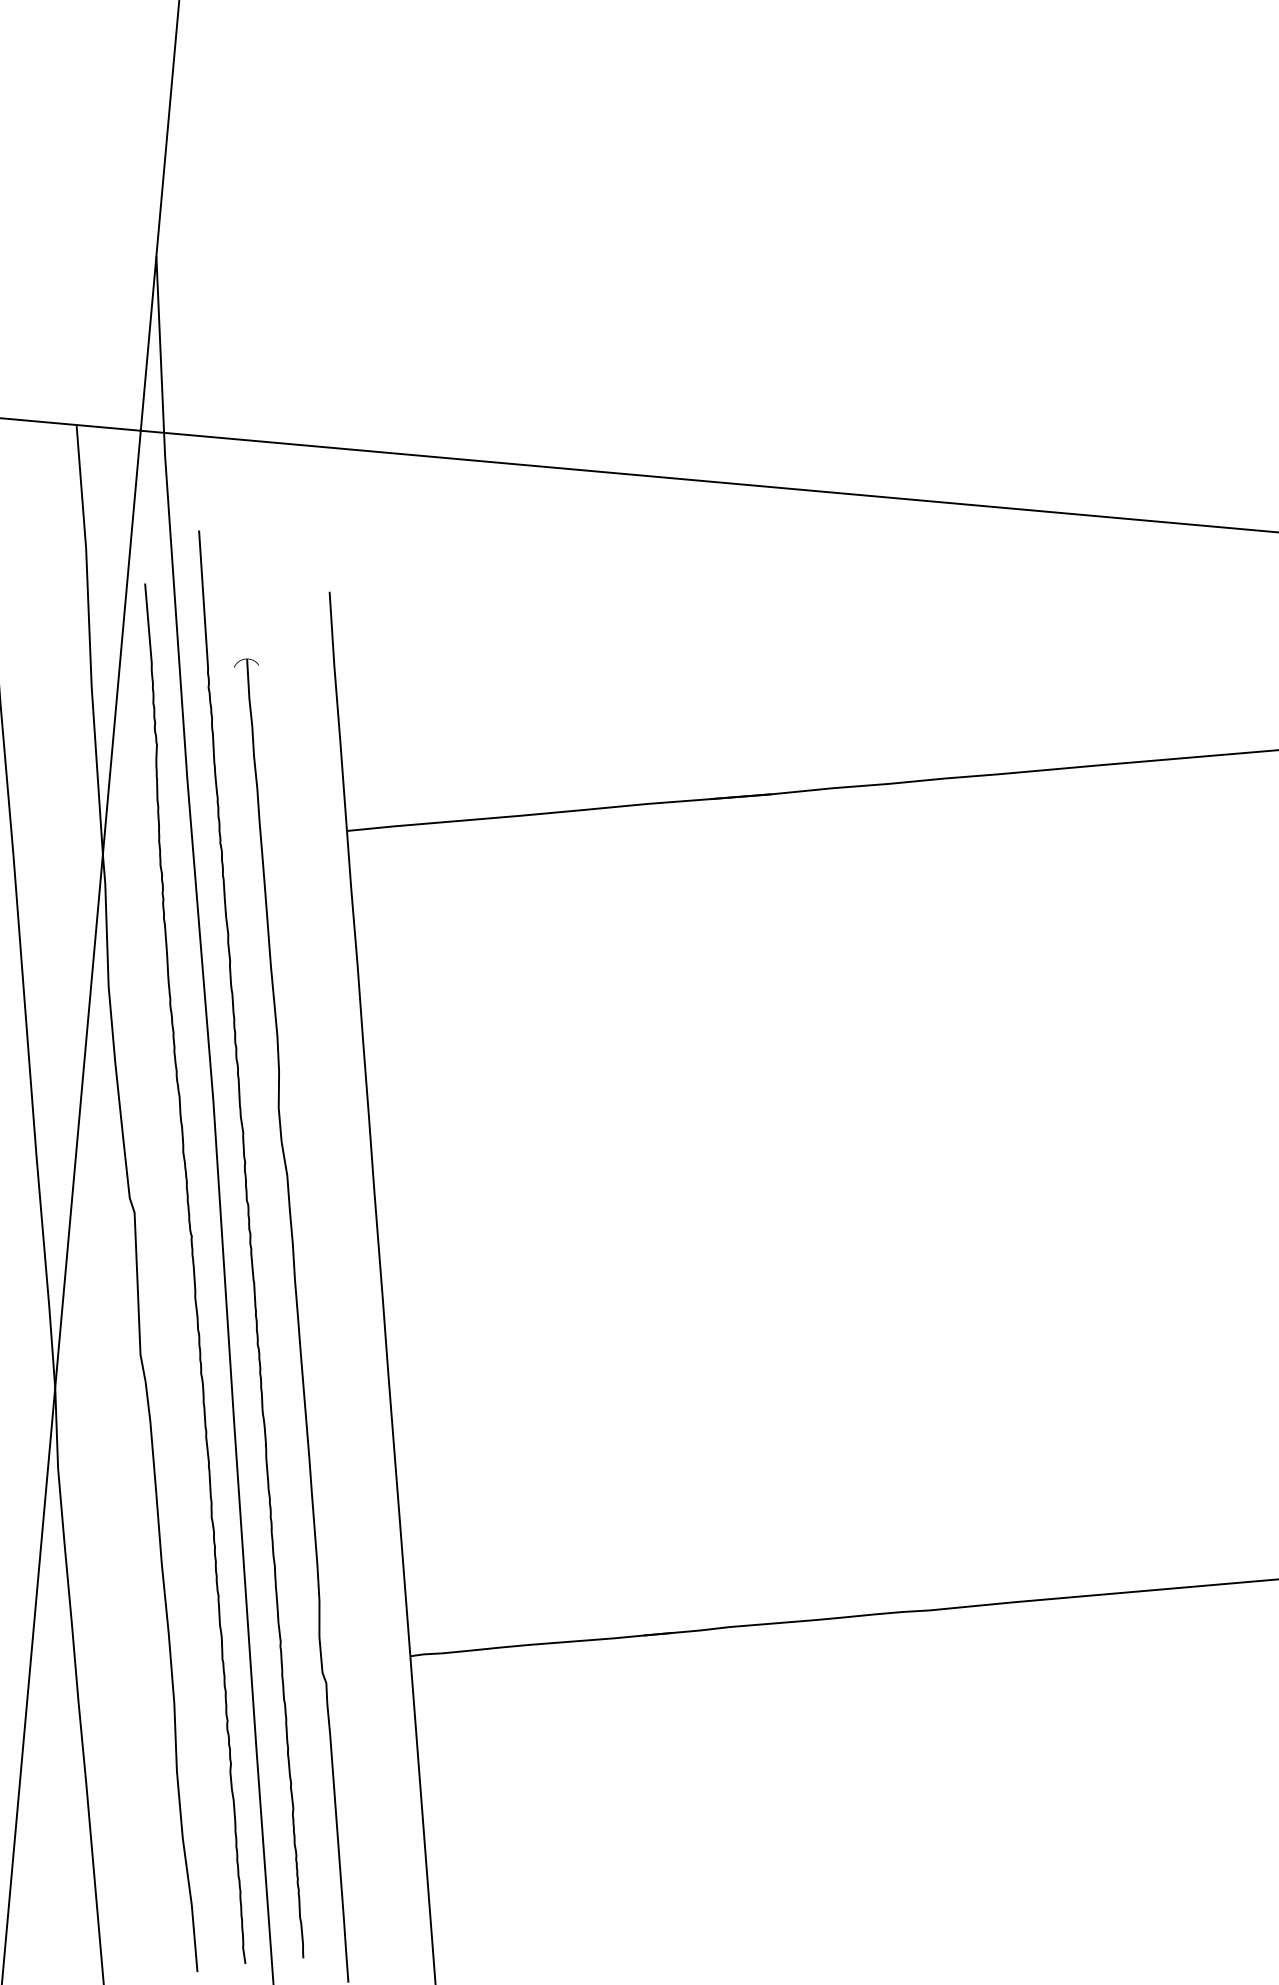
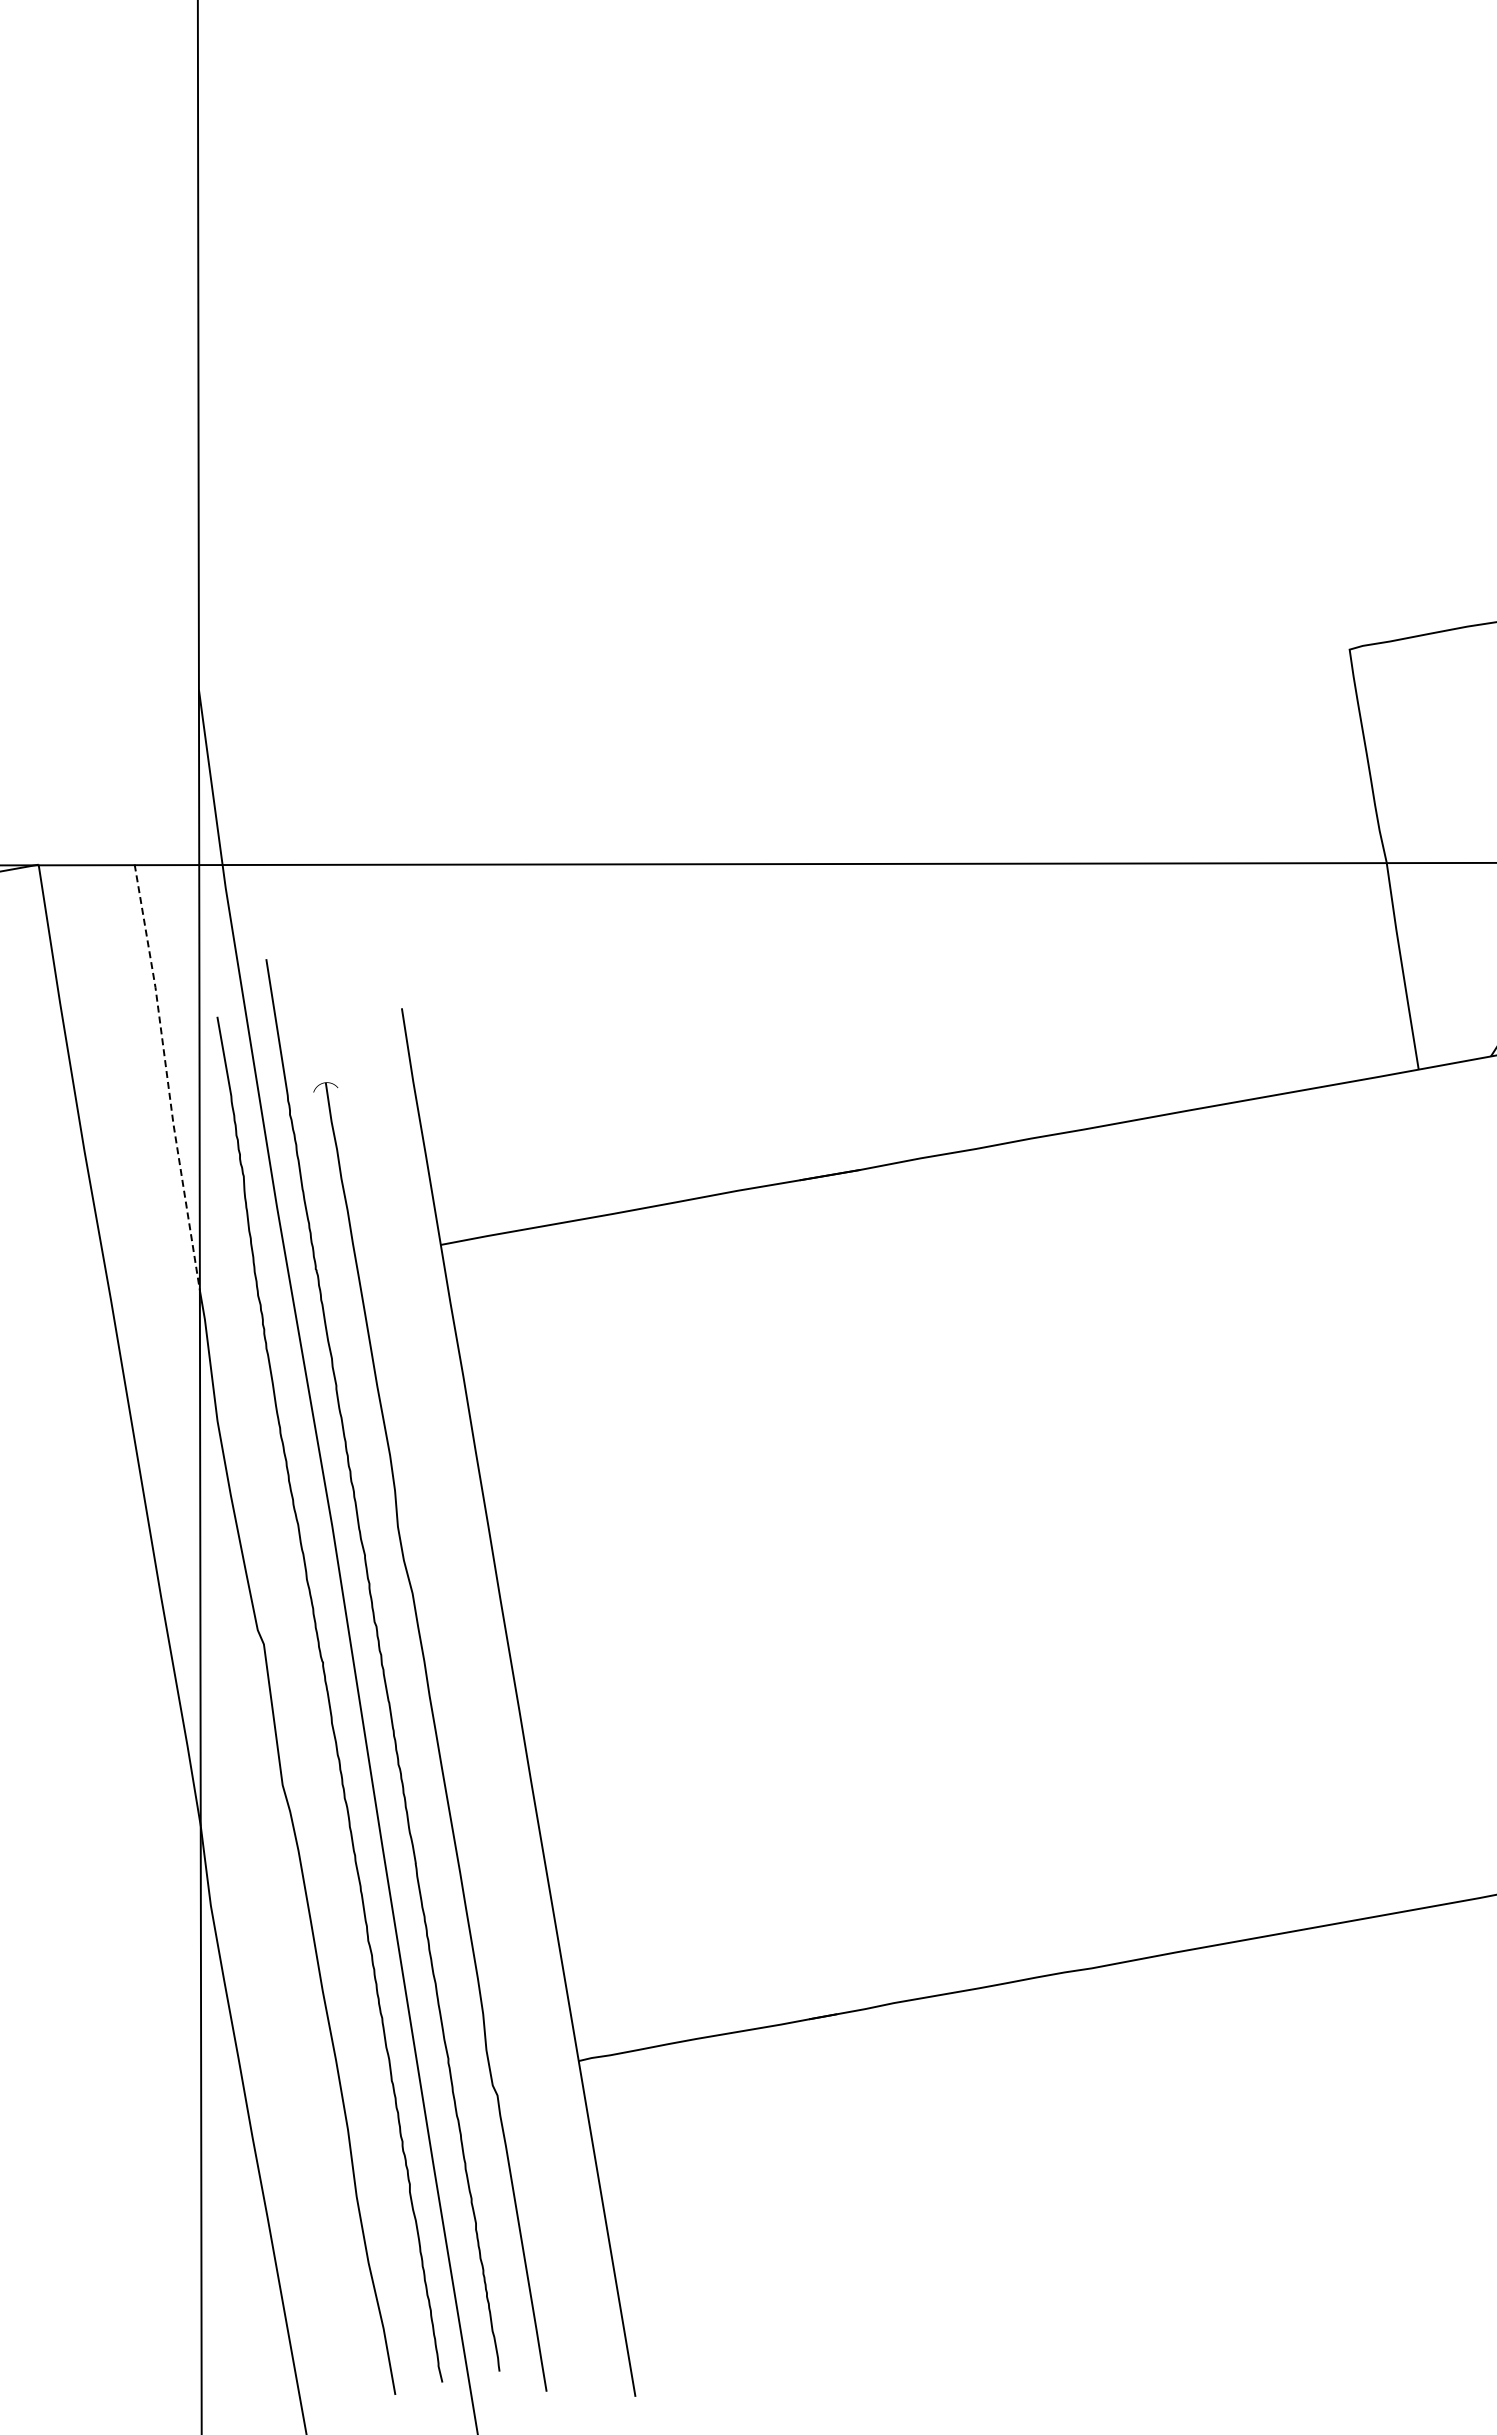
line: (89, 640) -> (167, 1078), solid -> dashed

